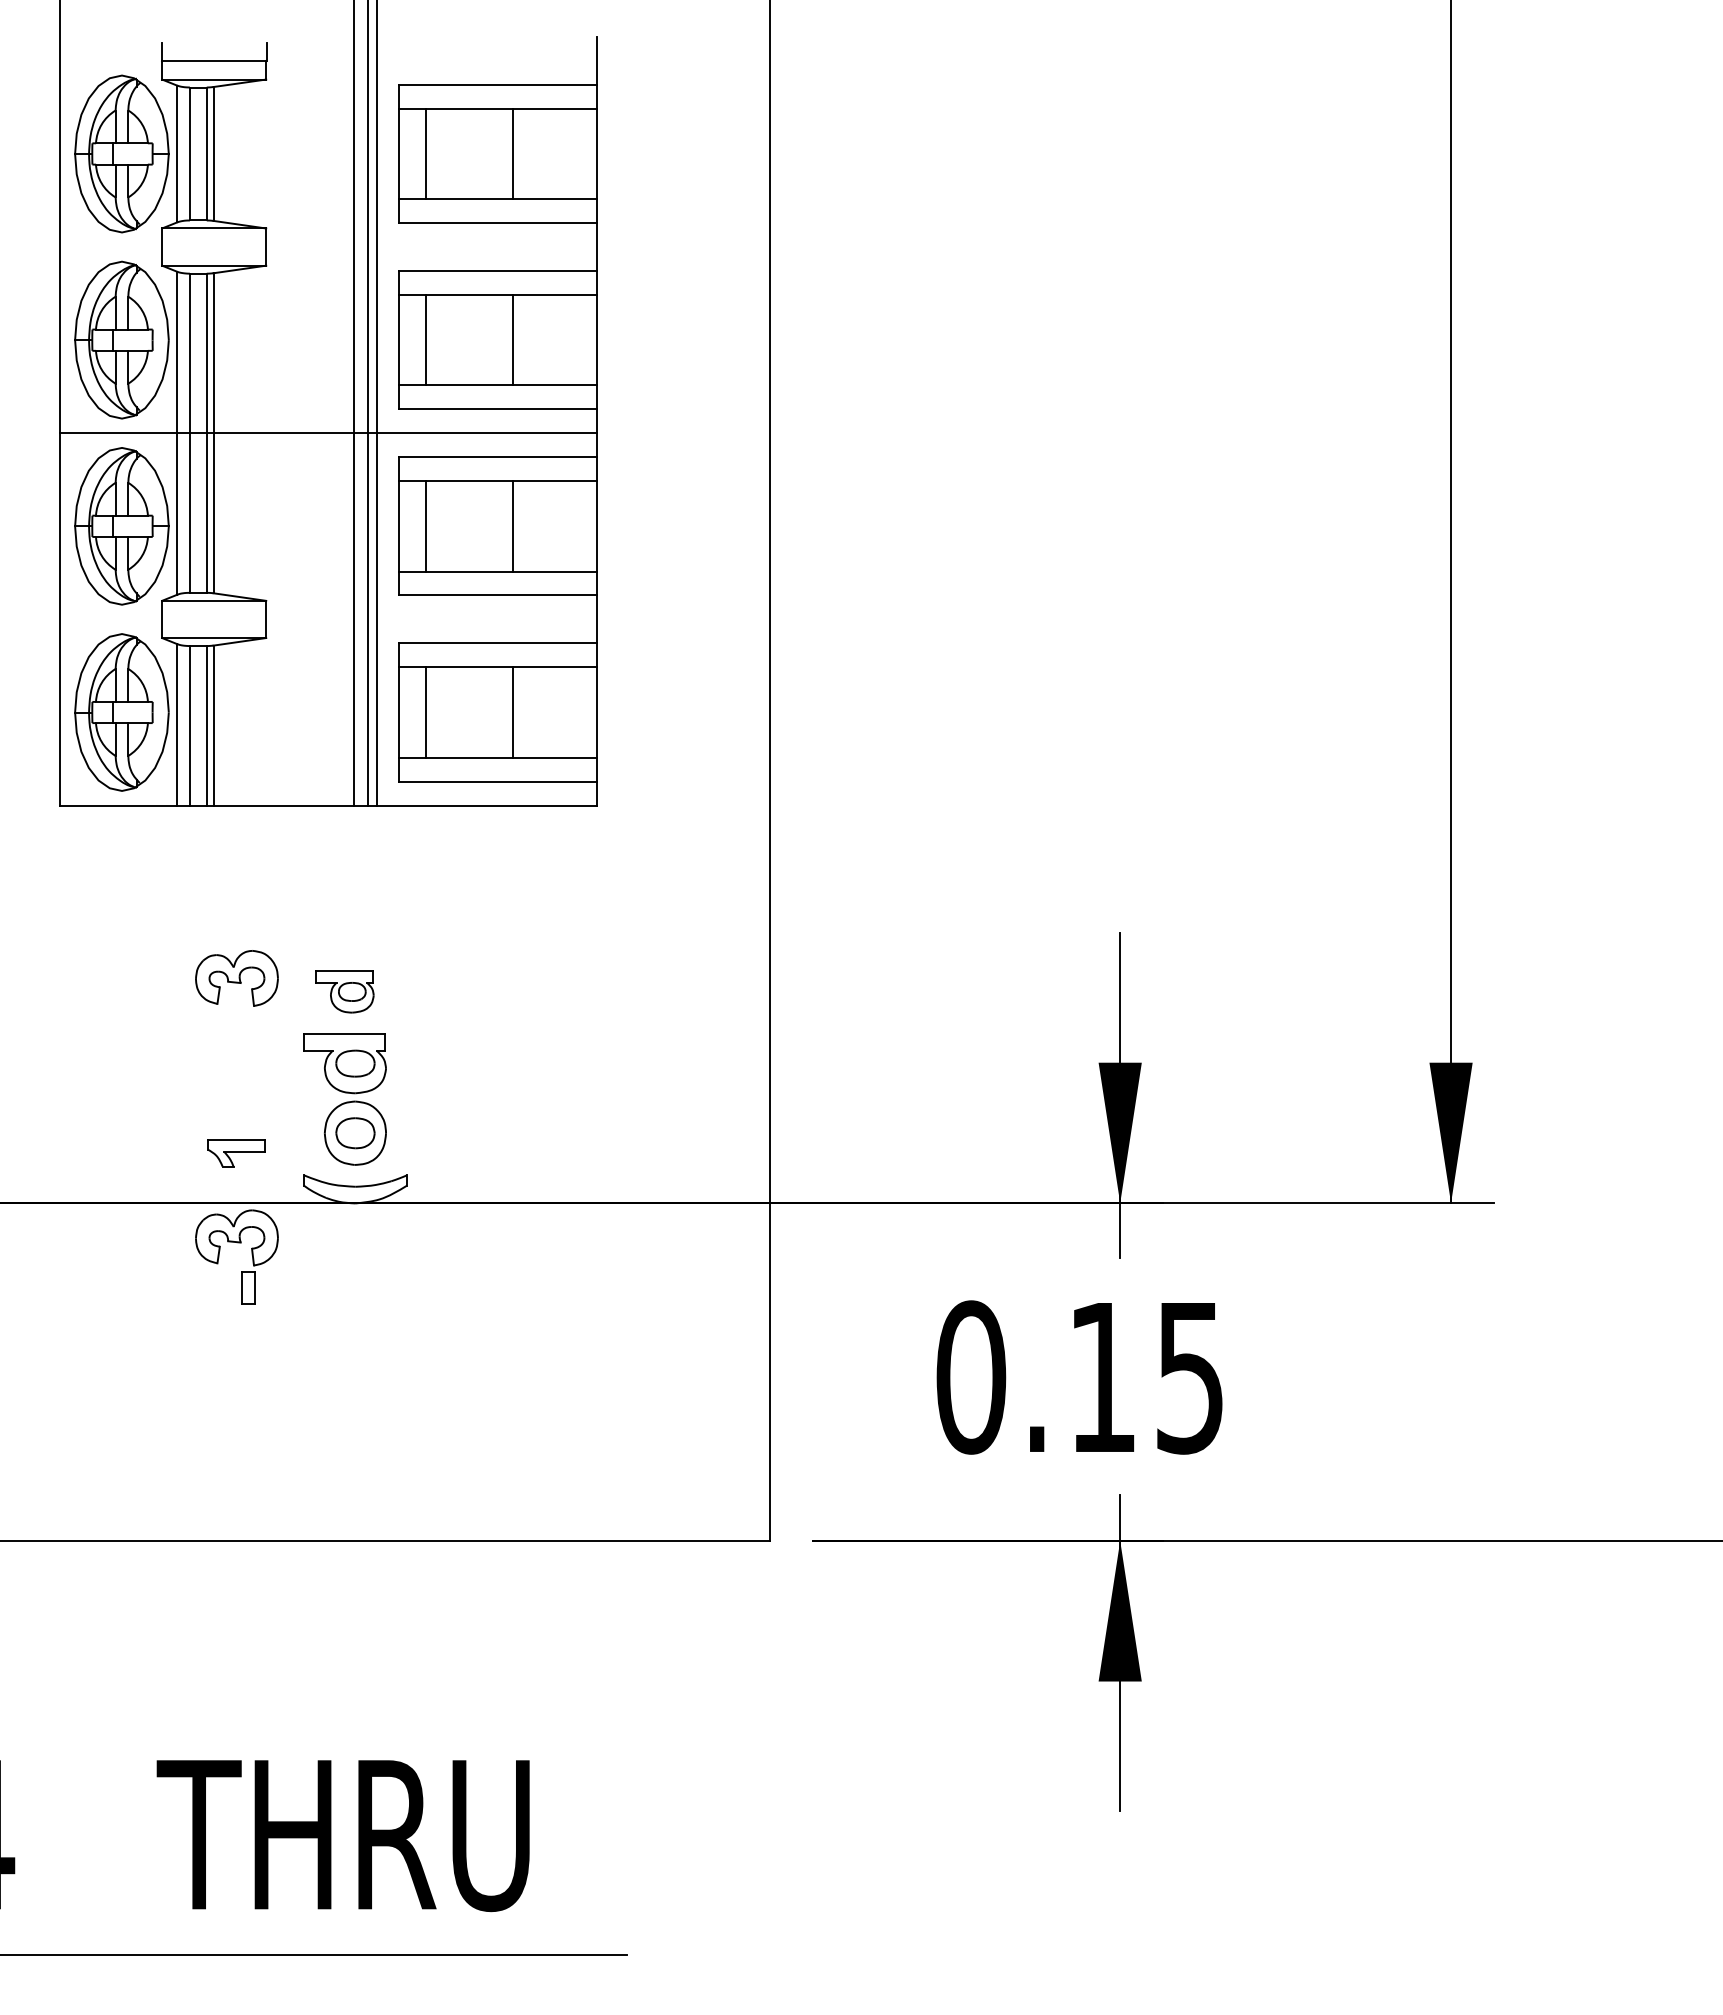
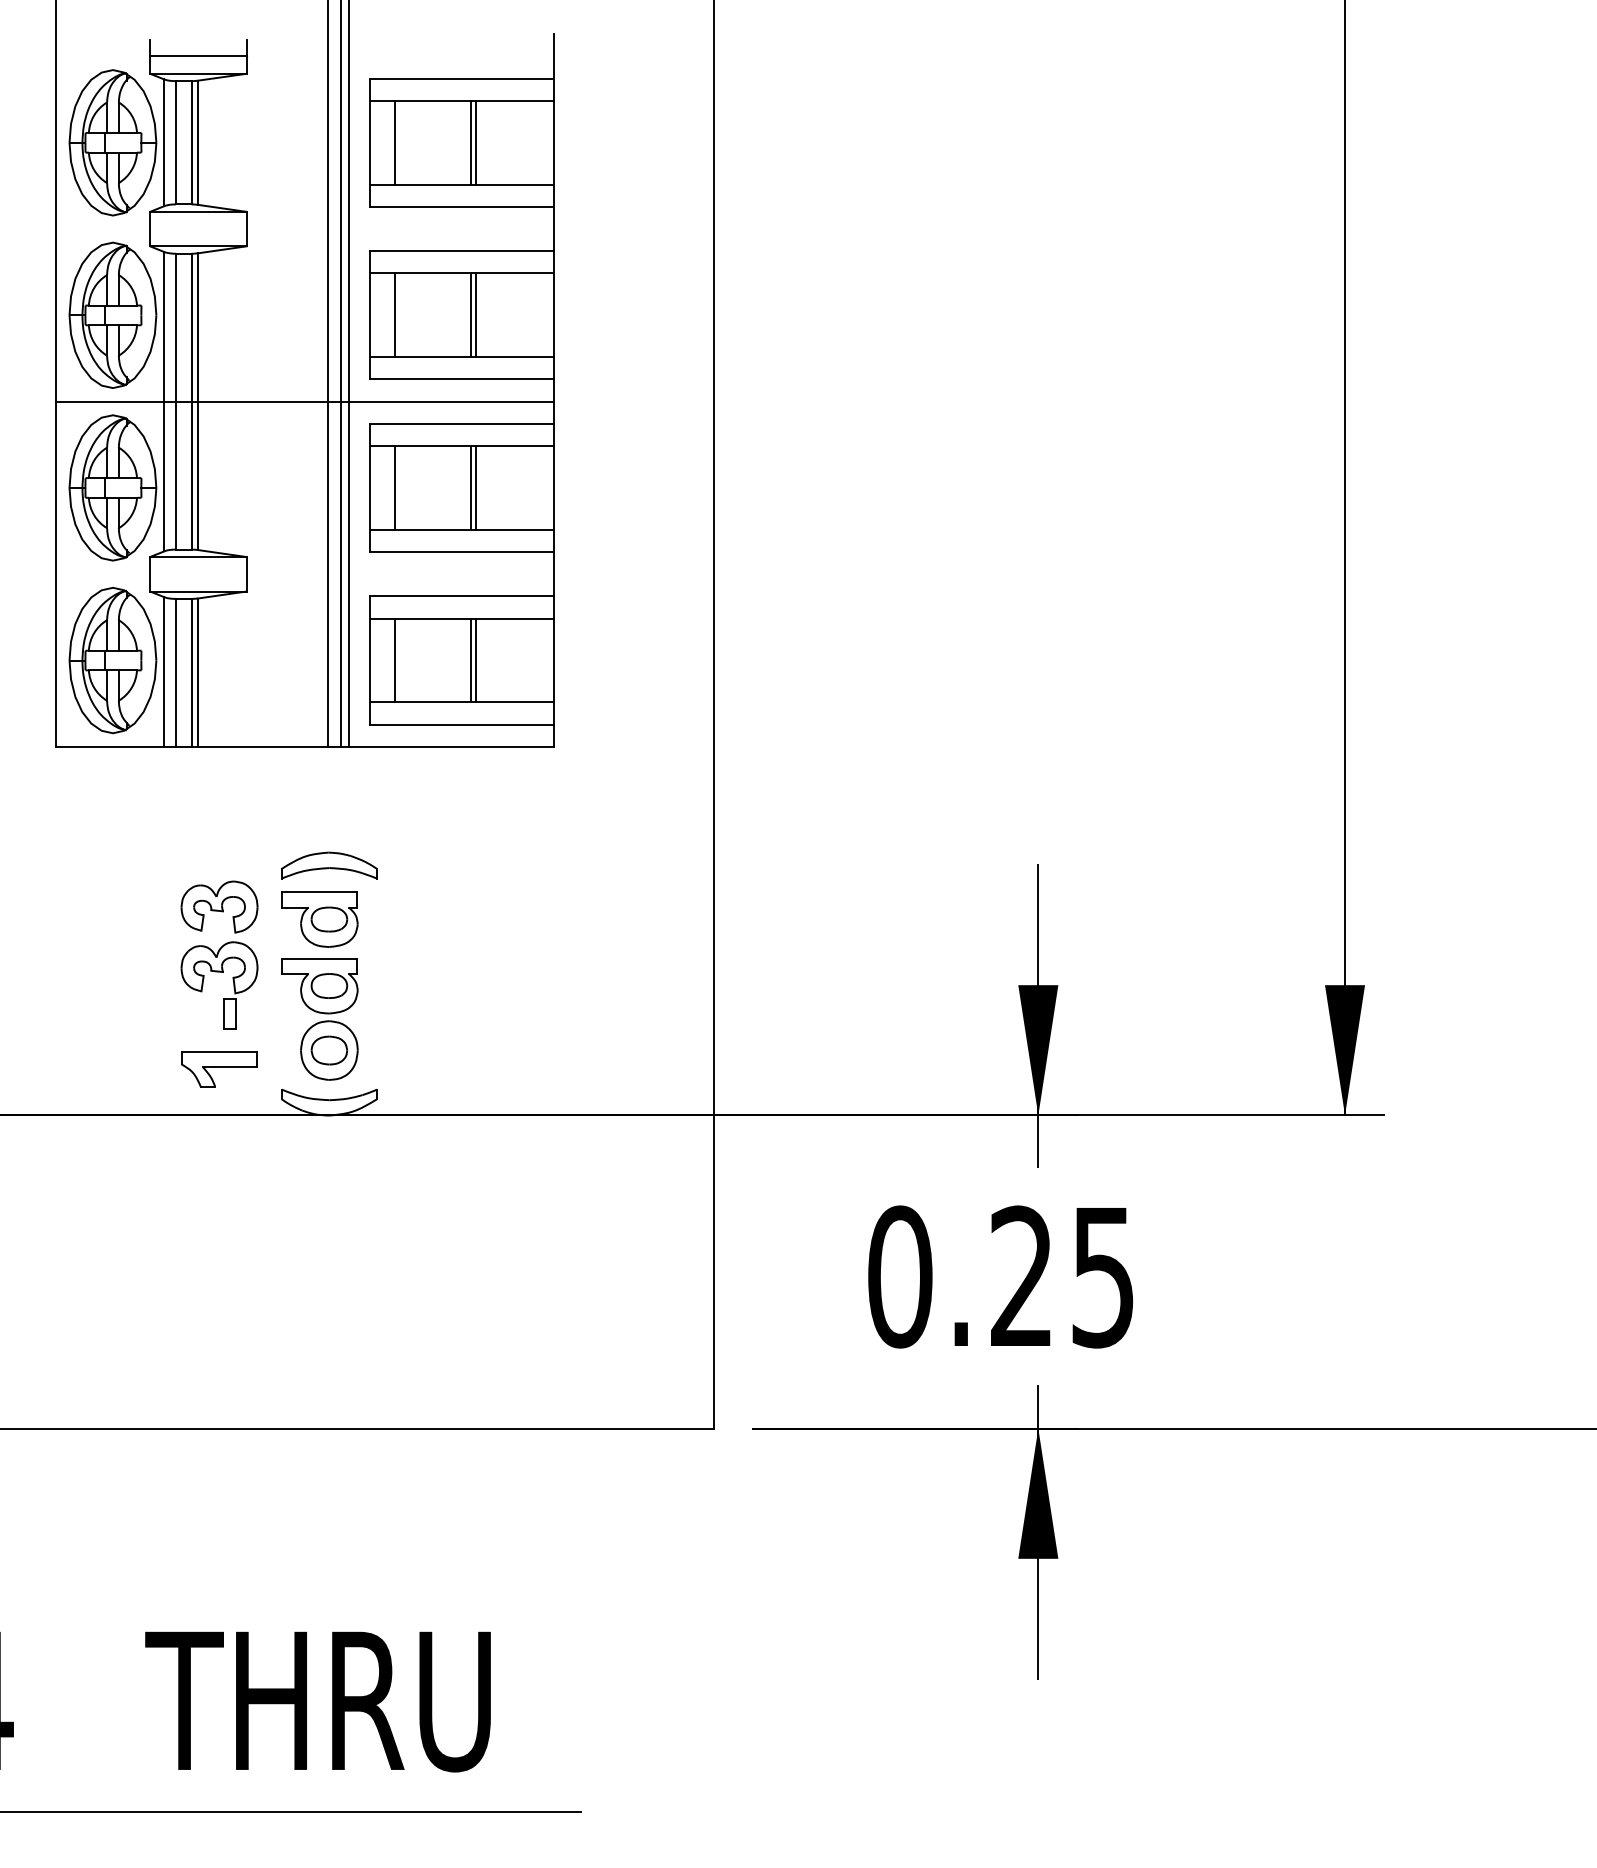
line: (508, 153) -> (471, 142), added
line: (508, 339) -> (471, 314), added
line: (508, 526) -> (471, 488), added
line: (508, 712) -> (471, 660), added
part: (355, 933) -> (329, 865), added
part: (344, 991) -> (319, 919), size x1.43
part: (236, 1153) -> (219, 1069), size x1.43
part: (237, 1243) -> (220, 972), moved
text: (1101, 1375) -> (1020, 1275), 0.15 -> 0.25

